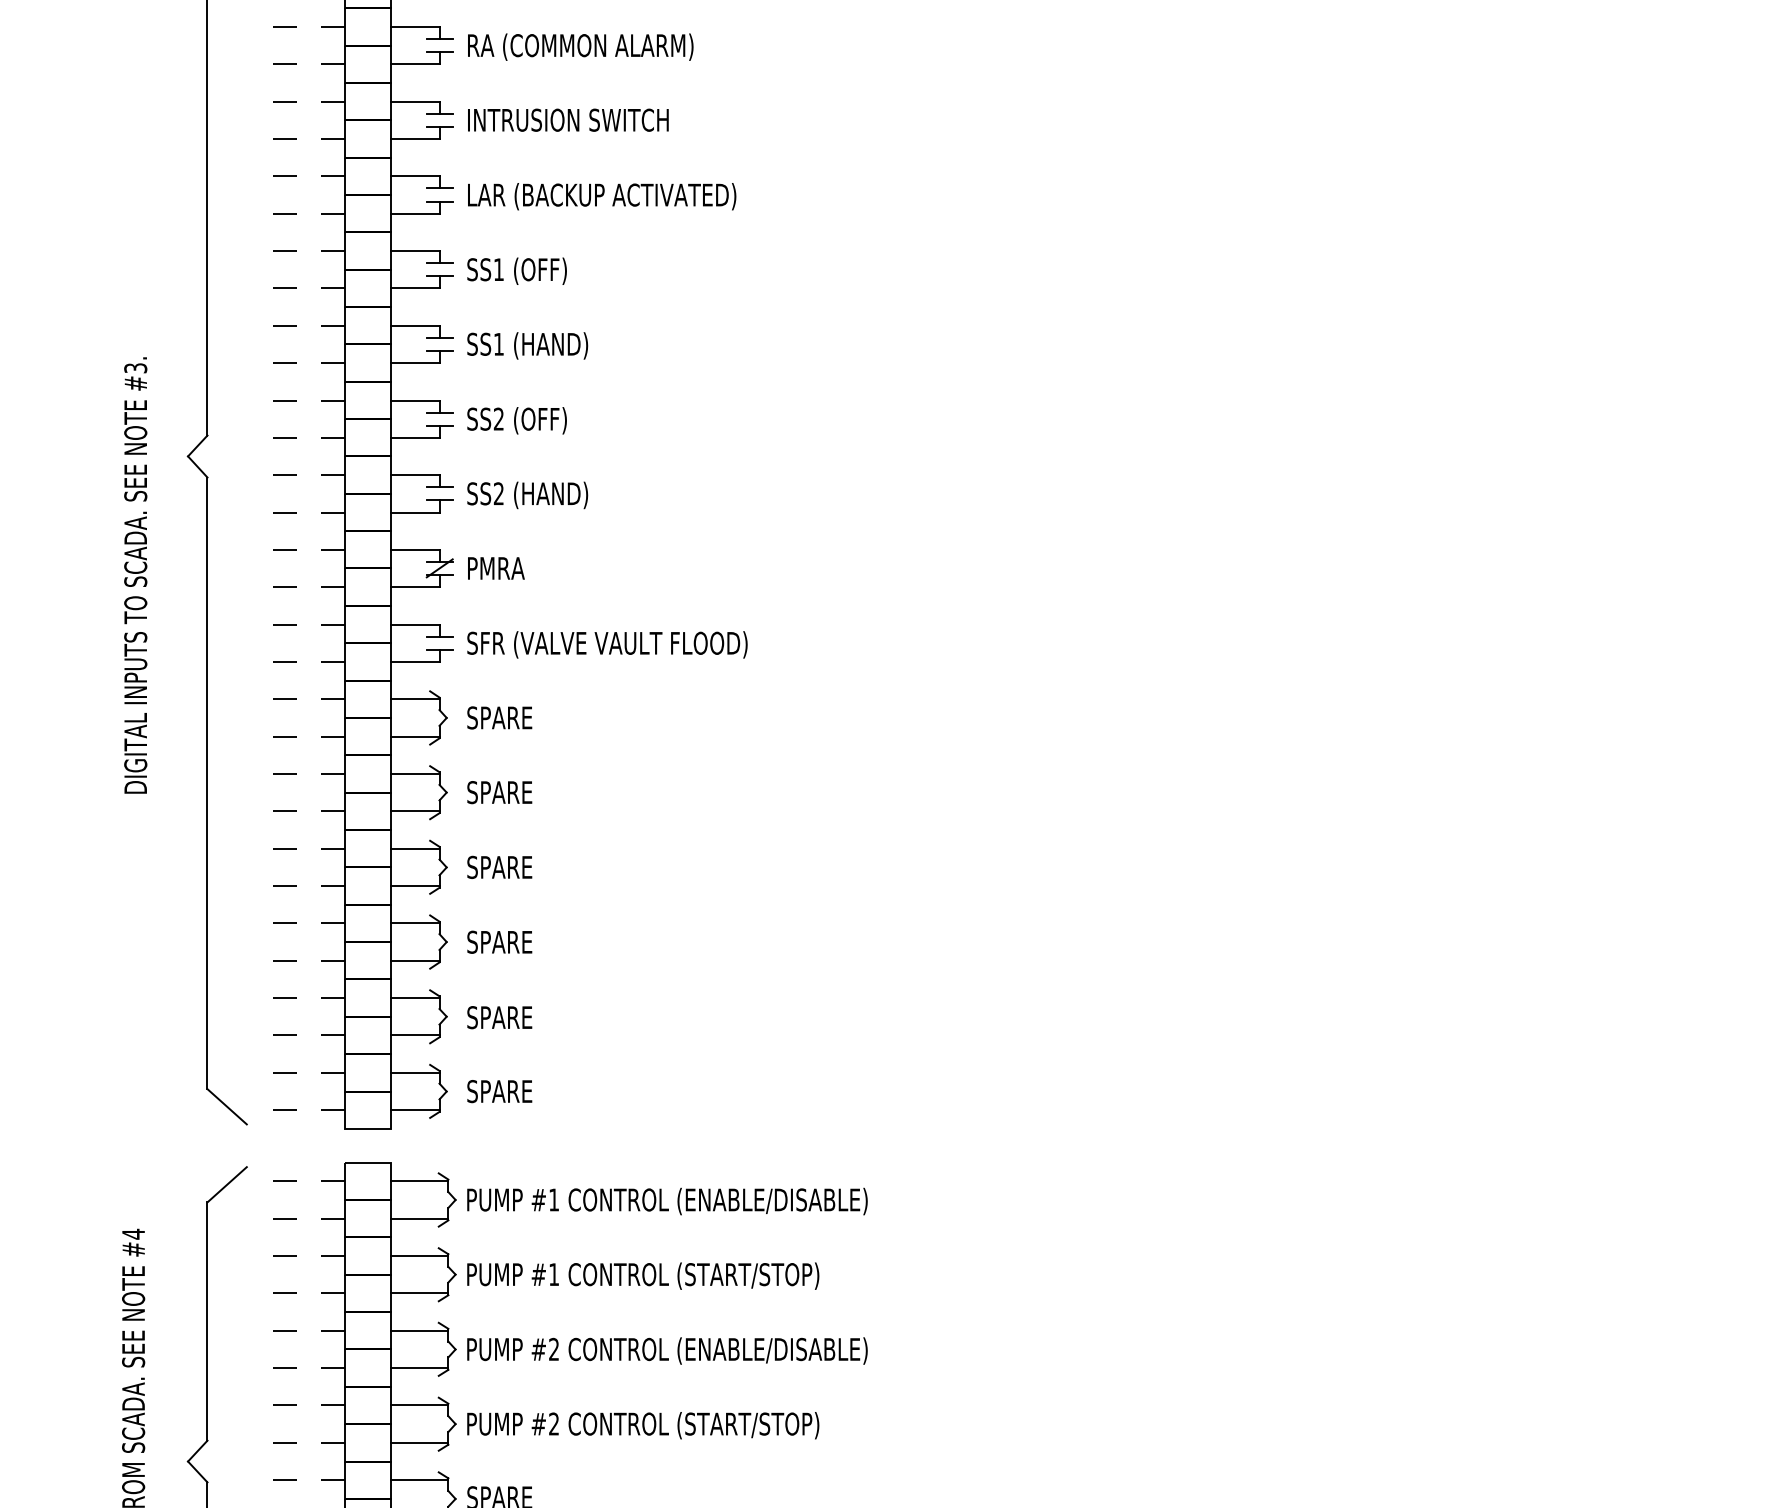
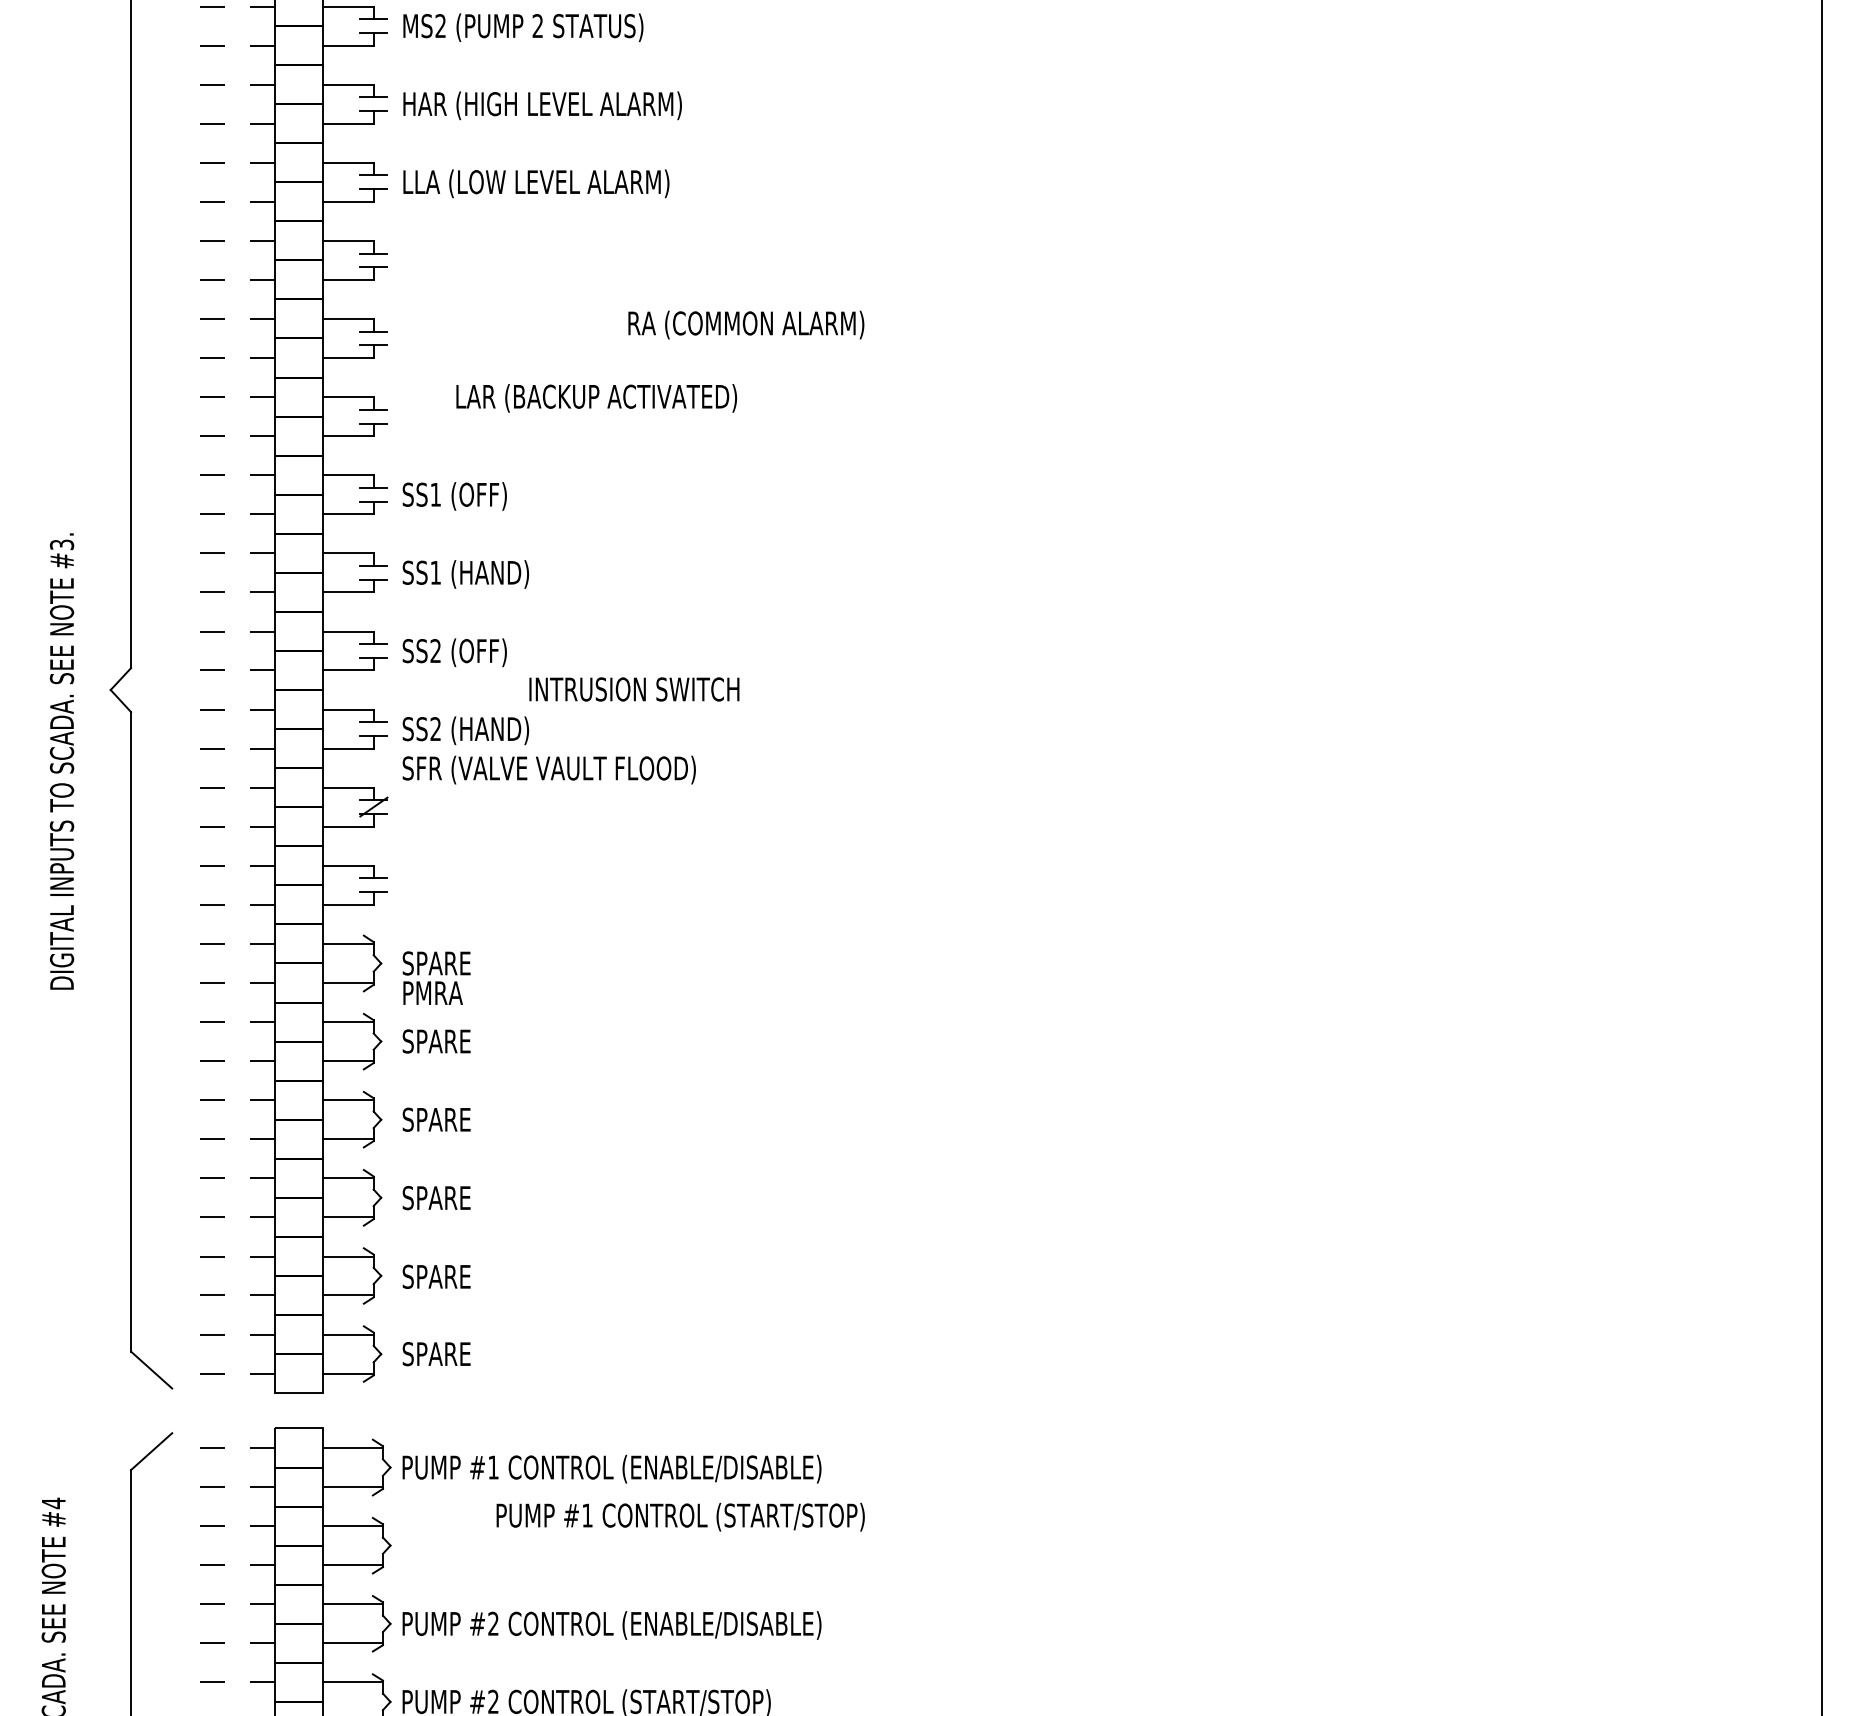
text: (580, 46) -> (746, 324), moved
text: (568, 120) -> (634, 689), moved
text: (601, 196) -> (596, 398), moved
text: (495, 567) -> (432, 992), moved
text: (135, 575) -> (61, 761), moved
text: (606, 644) -> (548, 769), moved
text: (643, 1275) -> (680, 1516), moved

